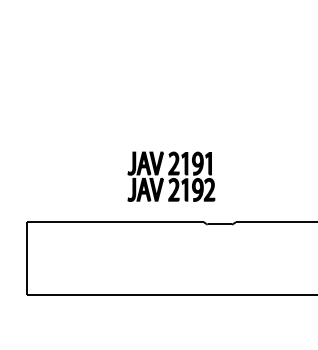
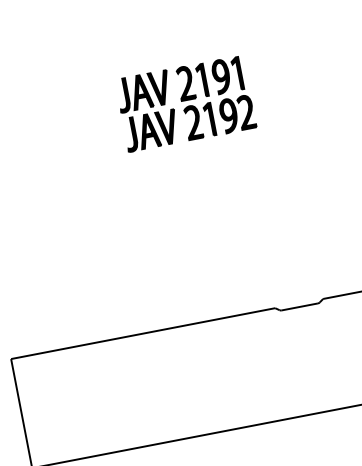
part: (171, 176) -> (185, 103), moved

